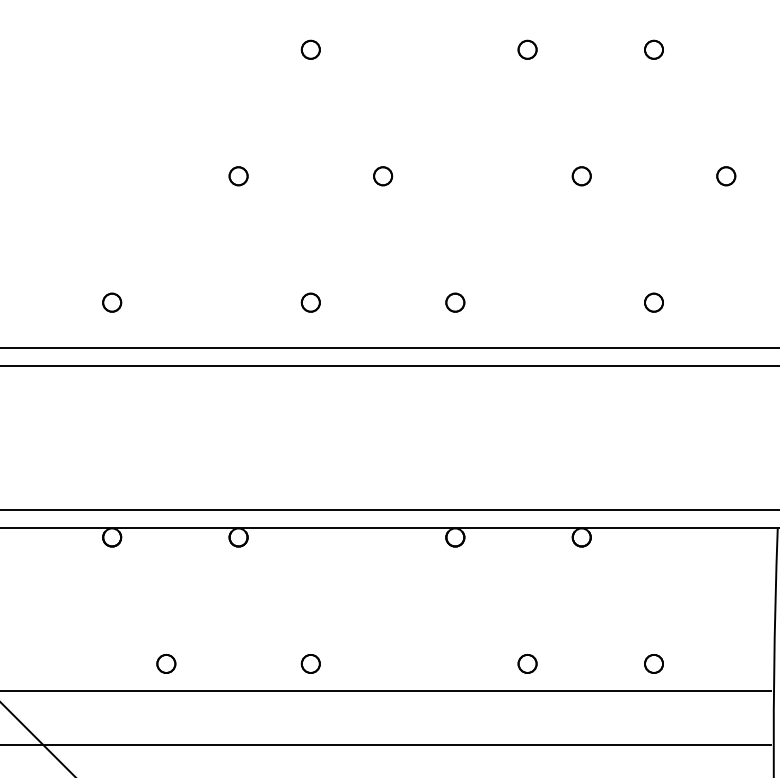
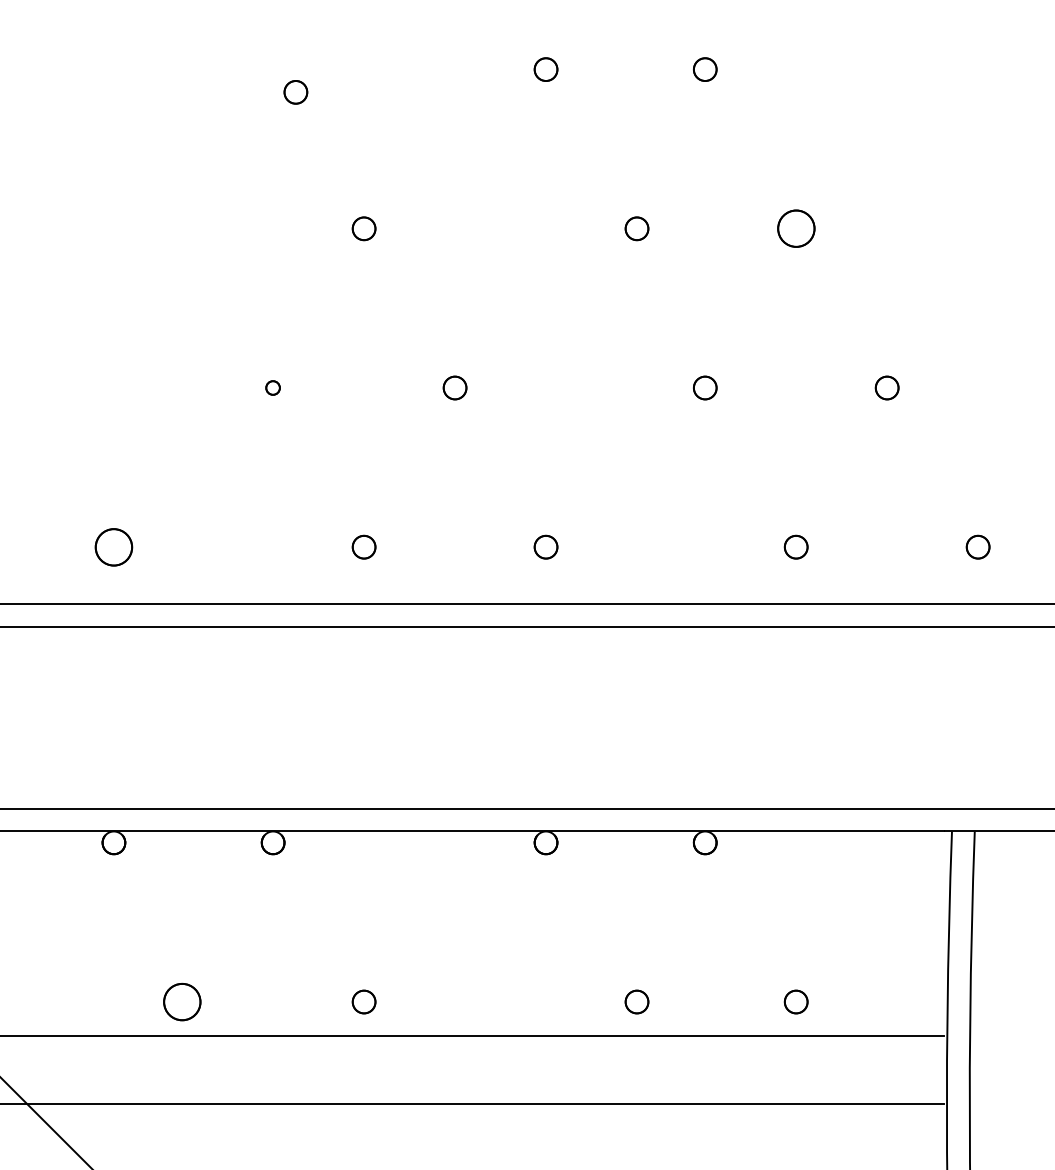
part: (653, 49) -> (795, 228), size x1.6
part: (238, 175) -> (272, 387), size x0.6
part: (111, 302) -> (113, 546), size x1.6
part: (165, 663) -> (181, 1001), size x1.6

